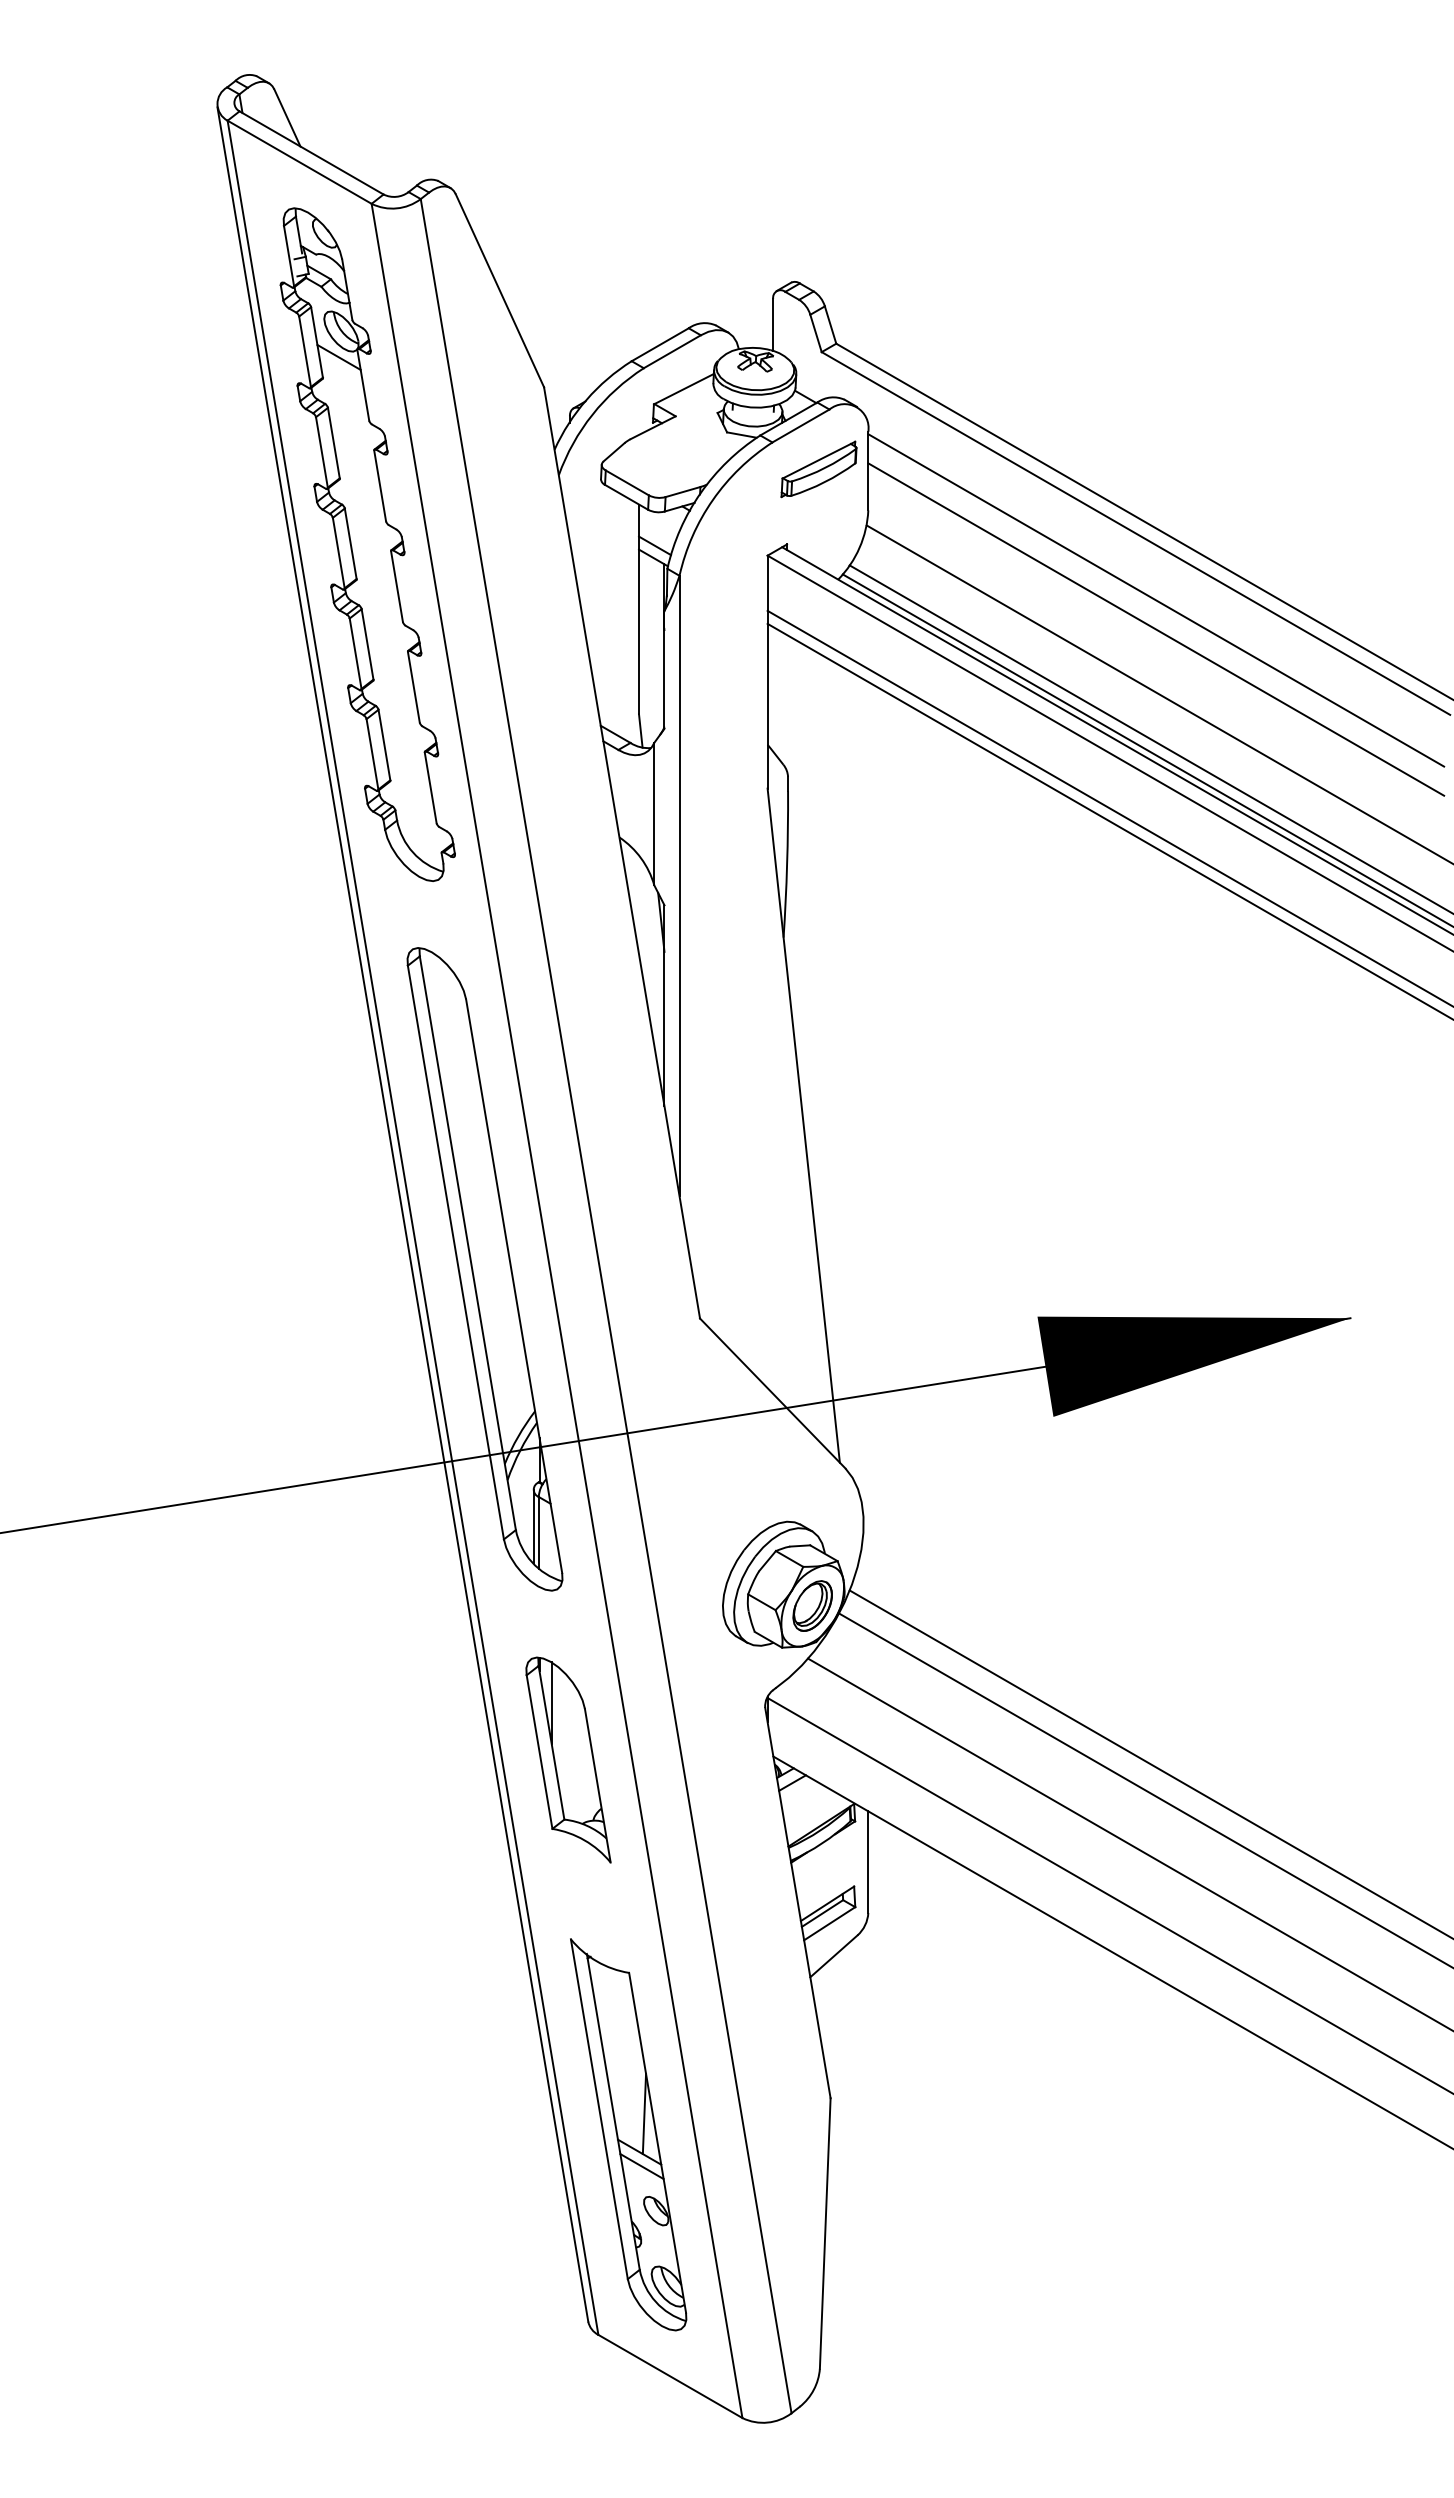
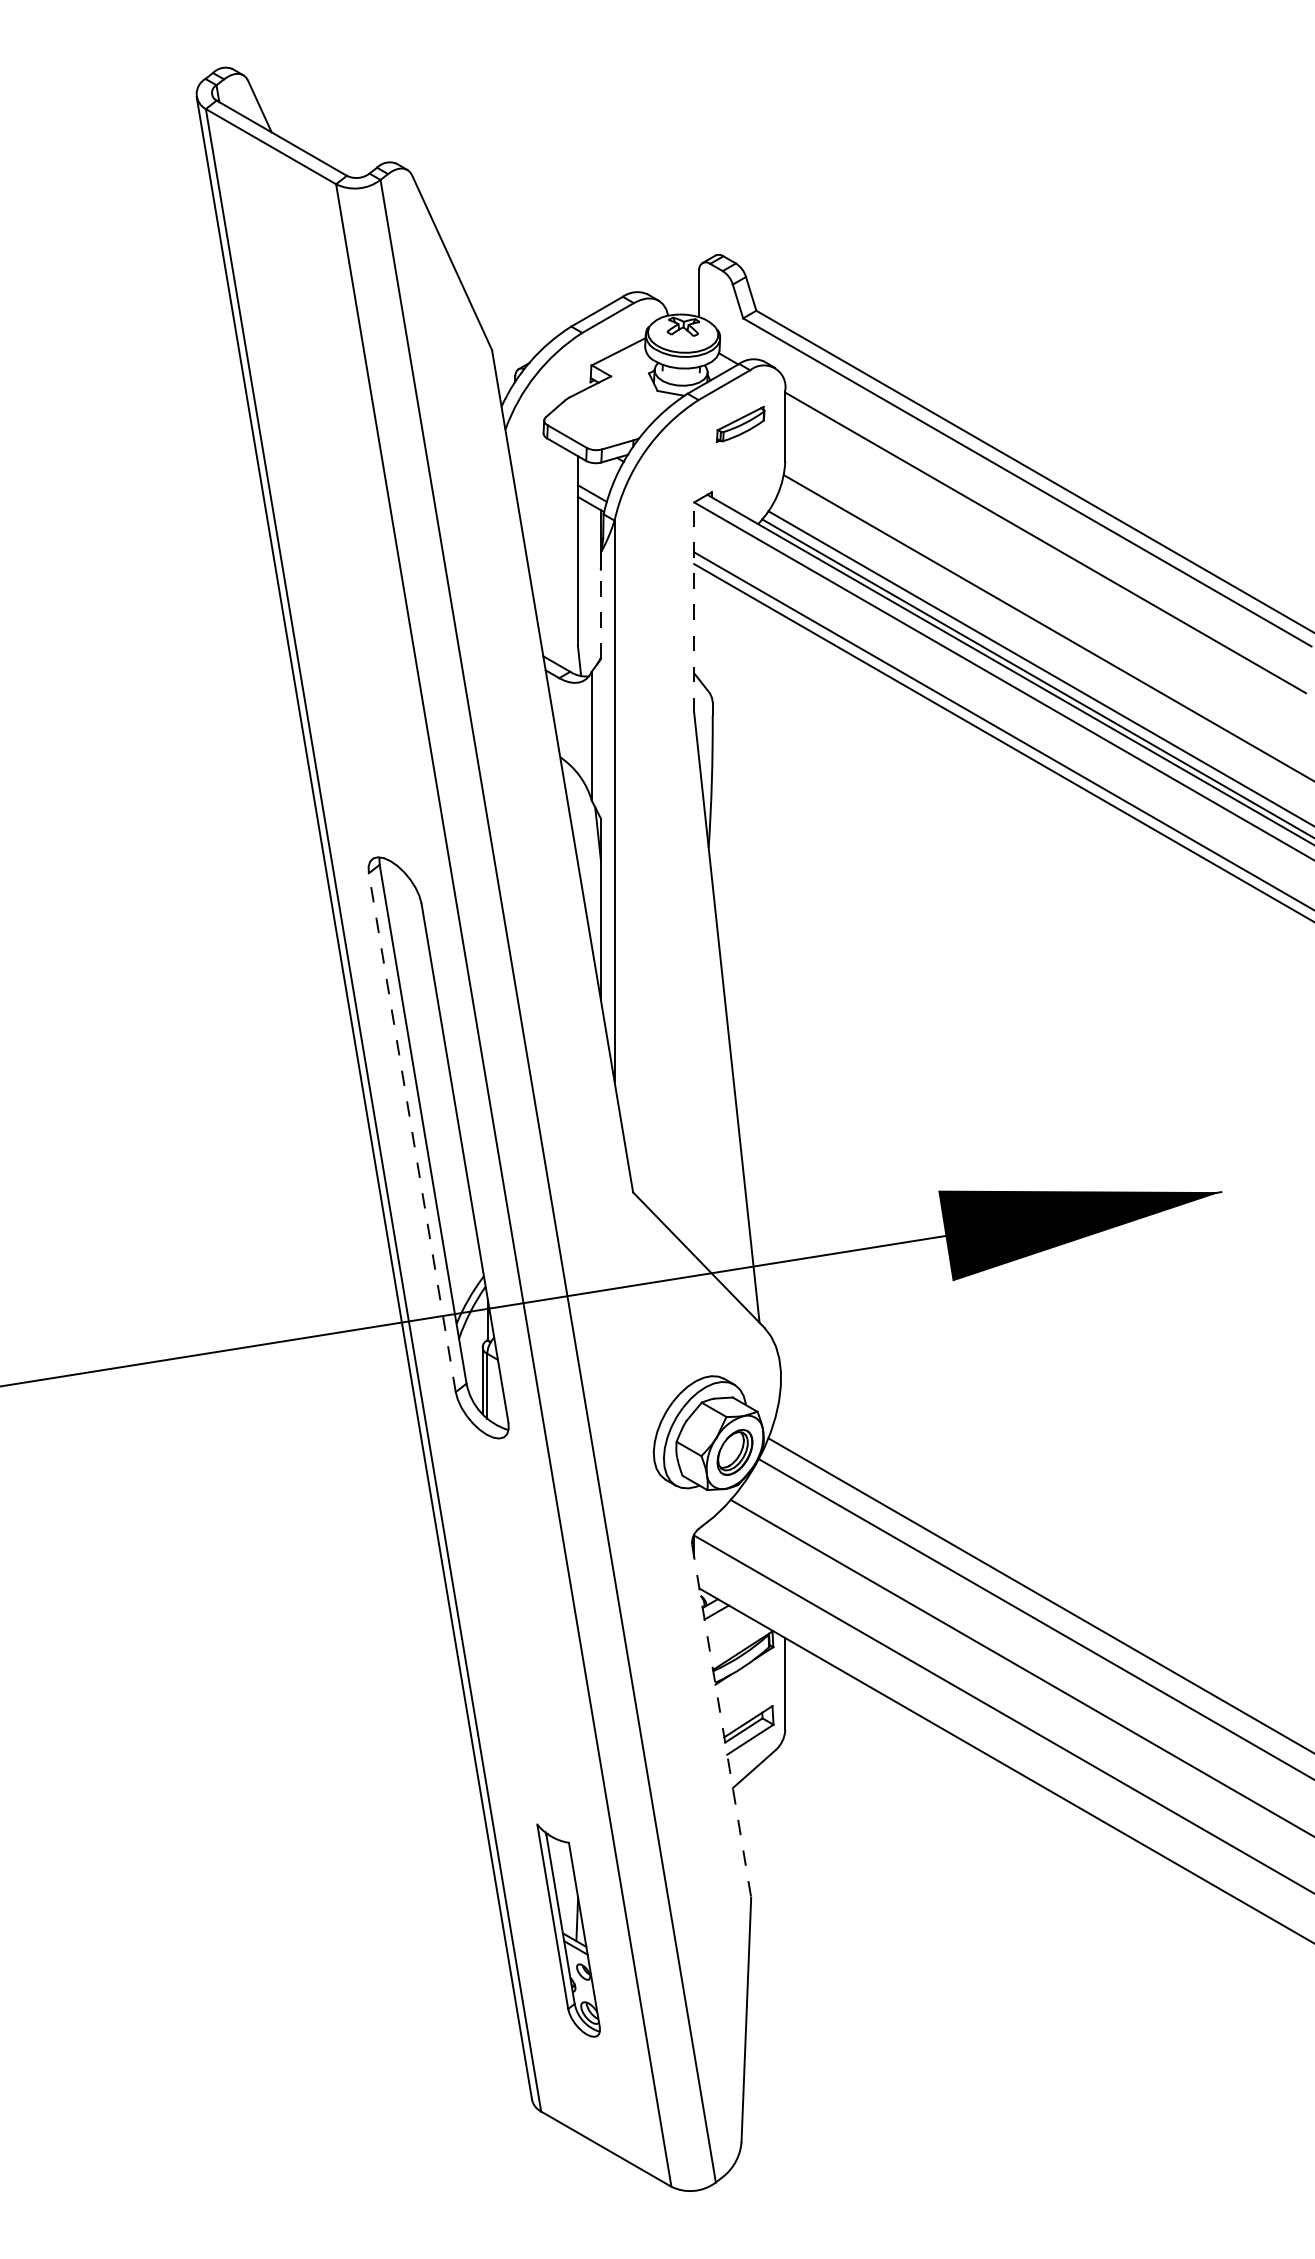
part: (818, 469) -> (740, 424), size x0.7
part: (367, 544) -> (332, 492), removed
line: (1156, 629) -> (1045, 569), removed
line: (664, 669) -> (600, 605), solid -> dashed
line: (767, 671) -> (694, 607), solid -> dashed
line: (455, 1252) -> (411, 1132), solid -> dashed
part: (568, 1759) -> (514, 1591), removed
line: (797, 1903) -> (721, 1721), solid -> dashed
part: (628, 2134) -> (568, 1930), size x0.6

